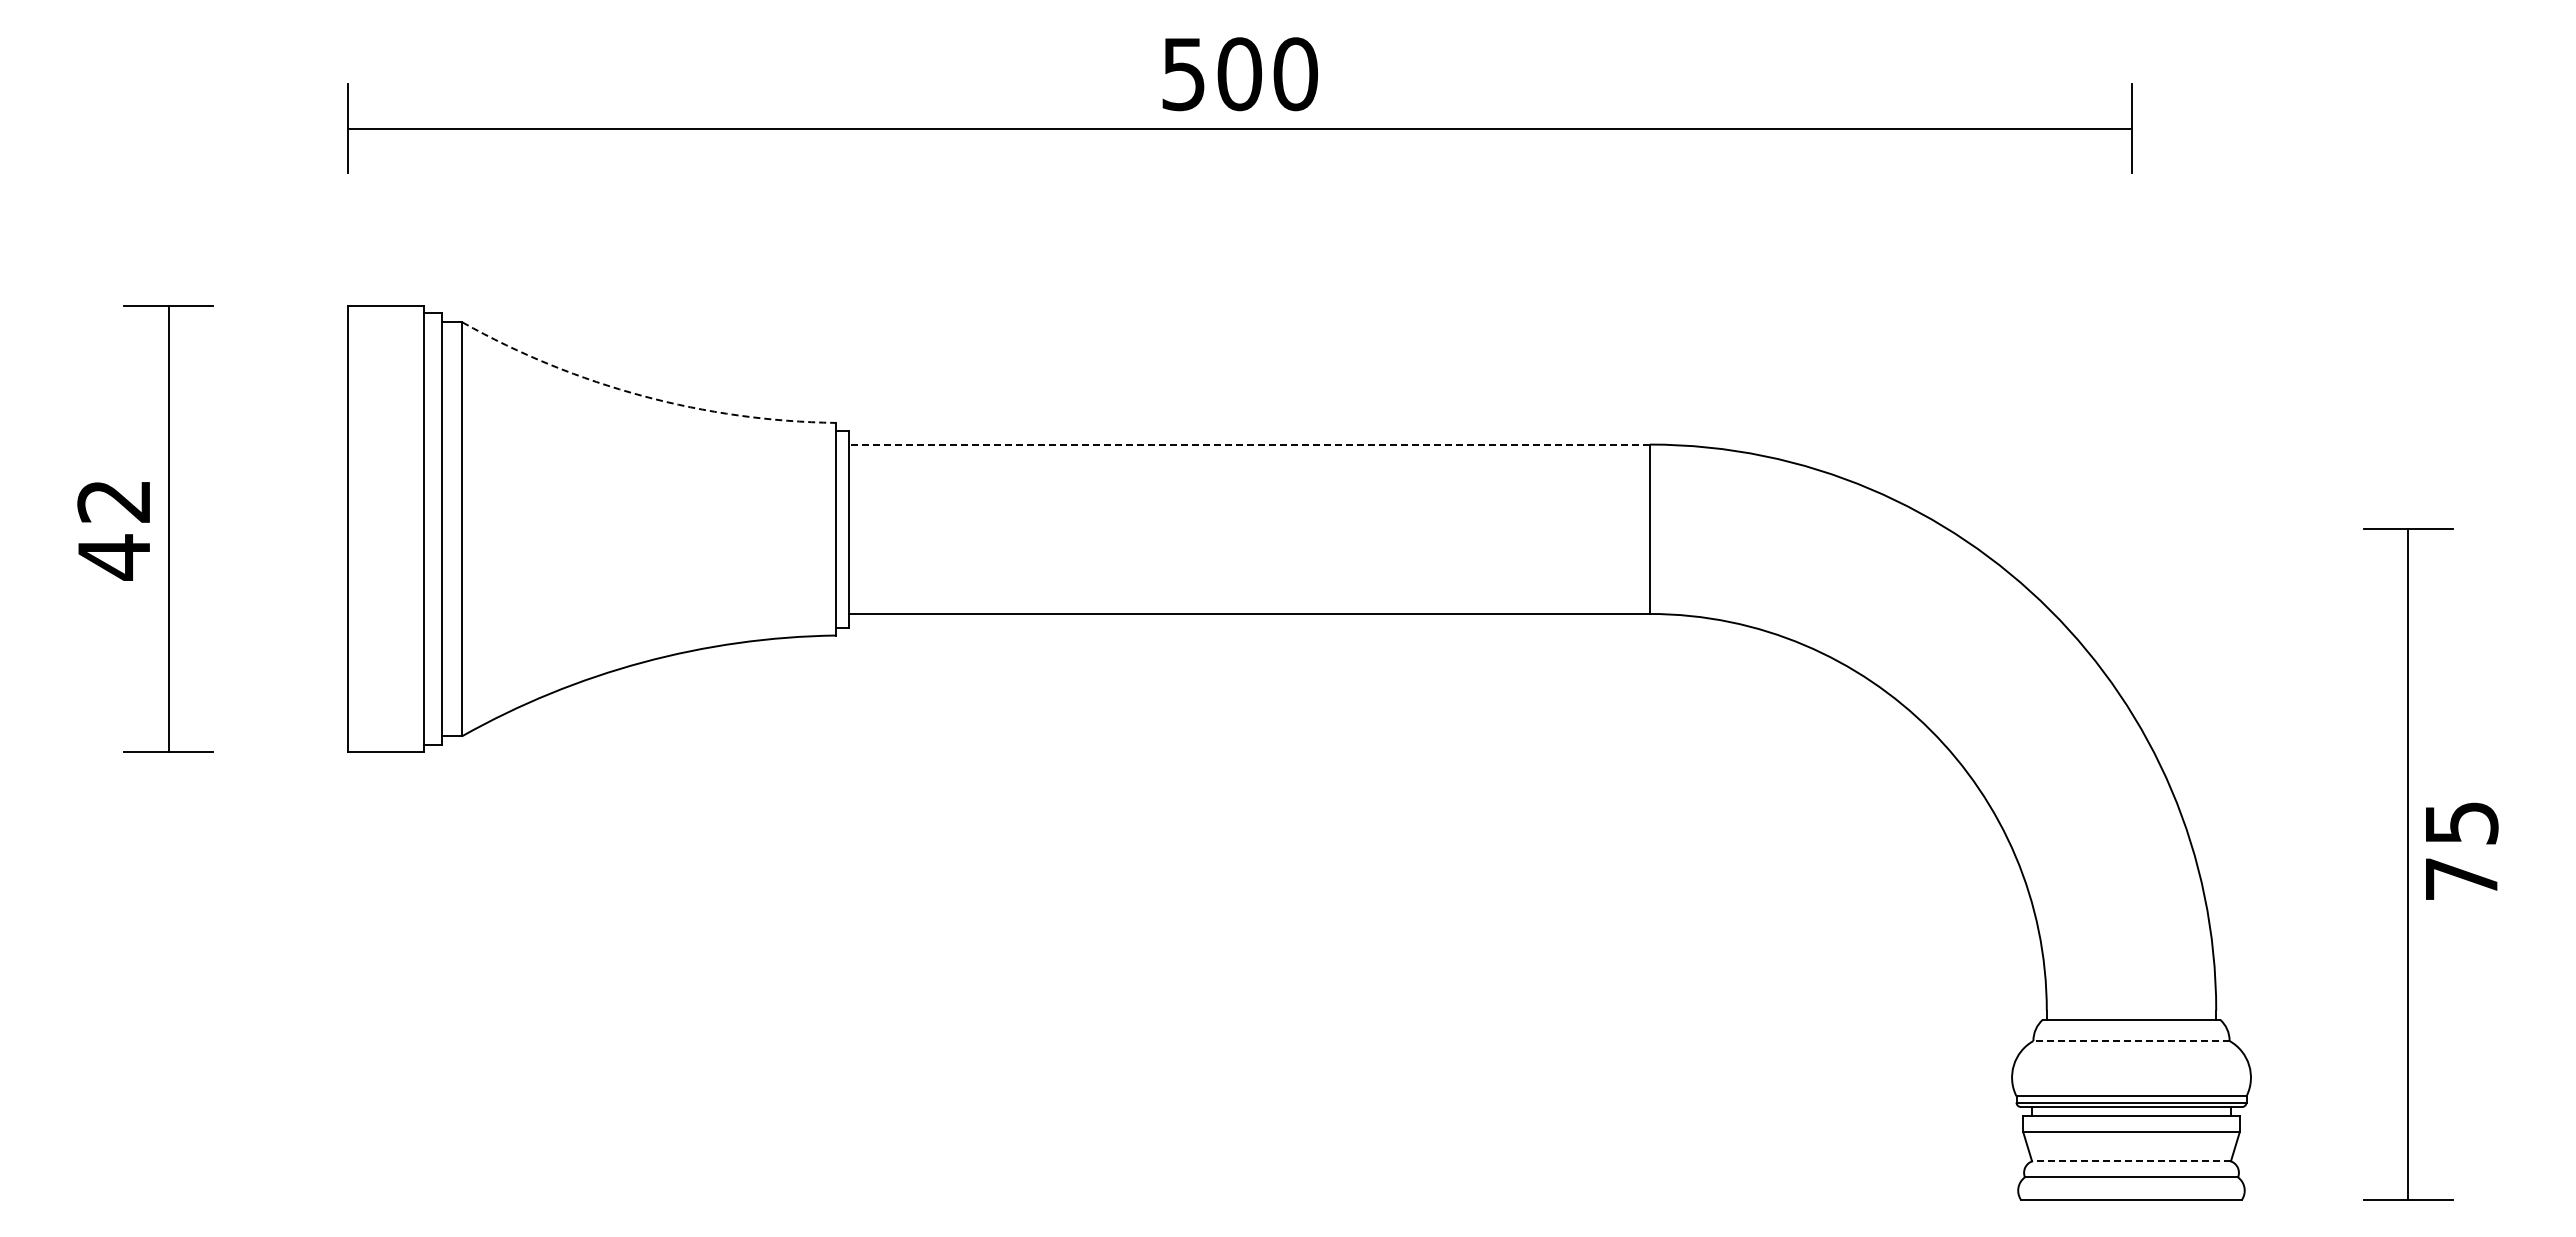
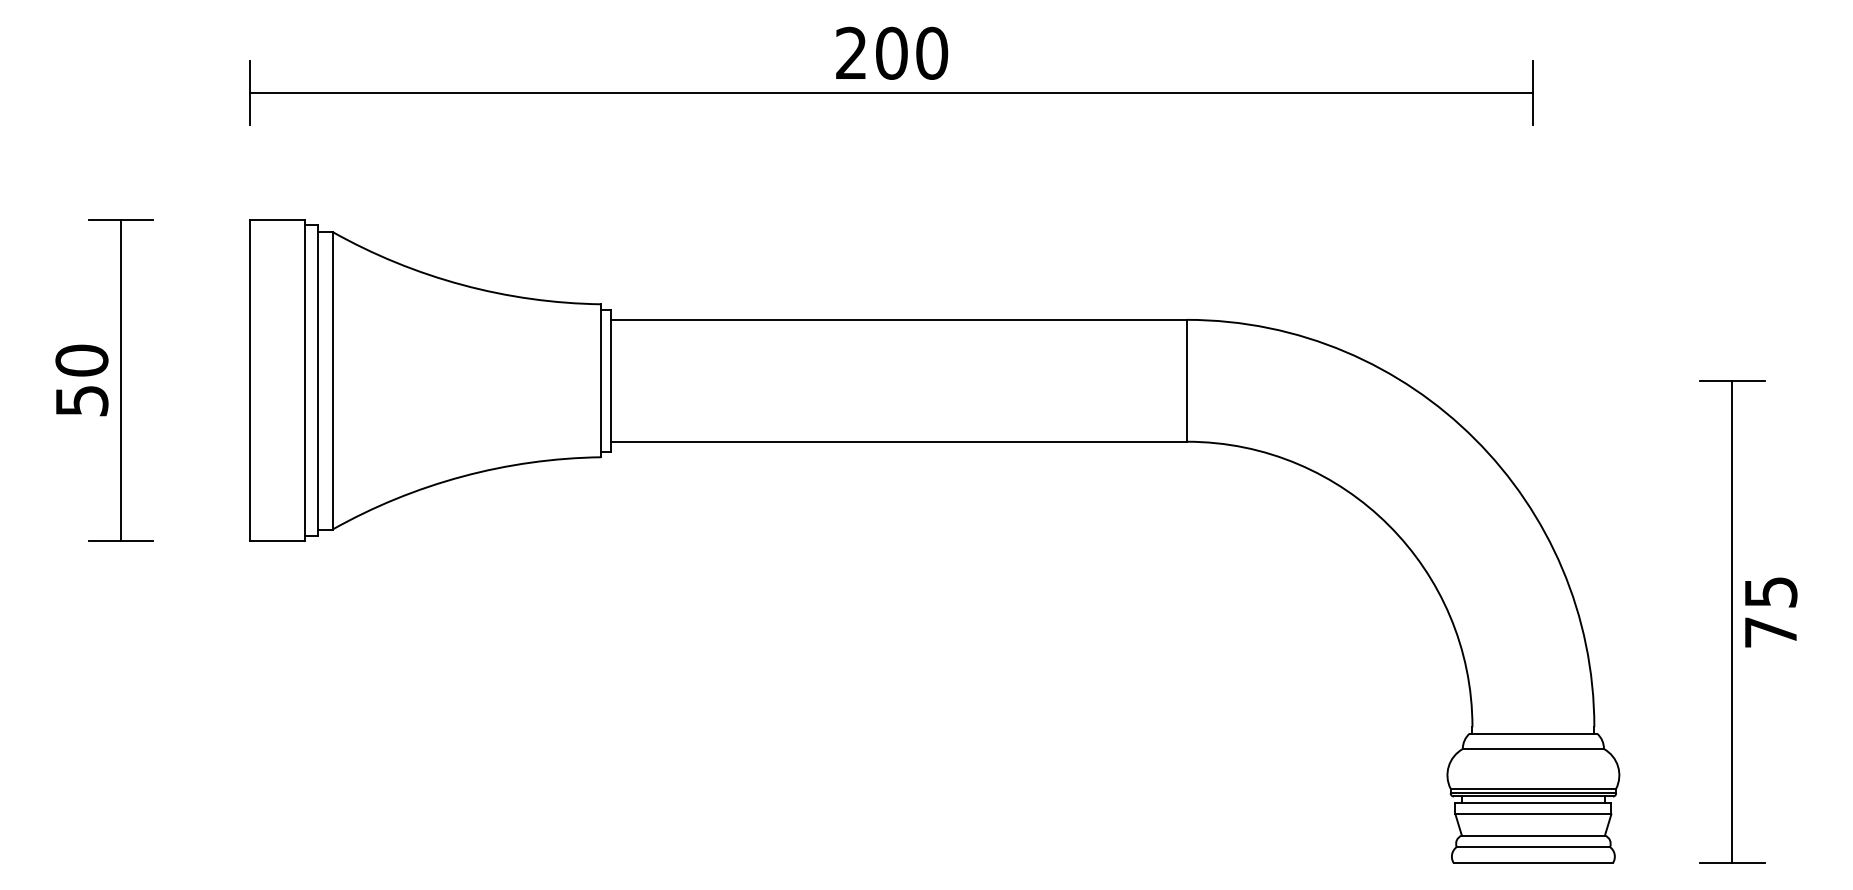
text: (1183, 74) -> (851, 53), 500 -> 200
arc: (642, 396) -> (462, 285), dashed -> solid
line: (1249, 444) -> (898, 319), dashed -> solid
text: (114, 529) -> (82, 380), 42 -> 50
line: (2131, 1041) -> (1533, 749), dashed -> solid
line: (2131, 1161) -> (1533, 835), dashed -> solid

